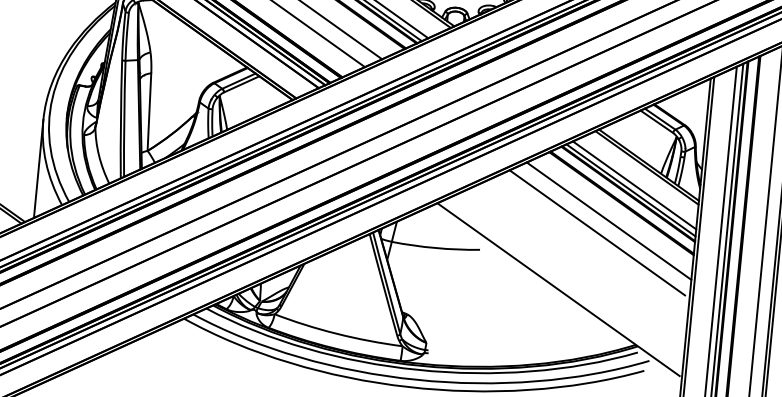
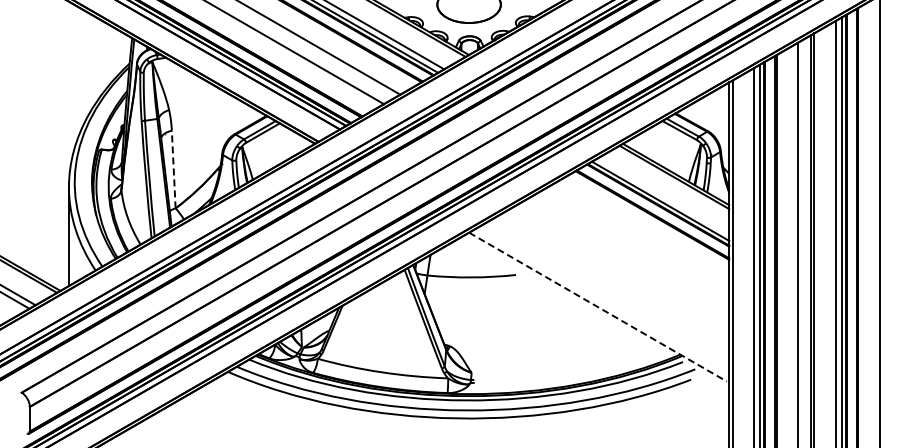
line: (149, 112) -> (173, 169), solid -> dashed
line: (634, 184) -> (663, 195), removed
line: (608, 220) -> (641, 233), removed
line: (596, 232) -> (630, 246), removed
line: (558, 290) -> (597, 307), solid -> dashed

